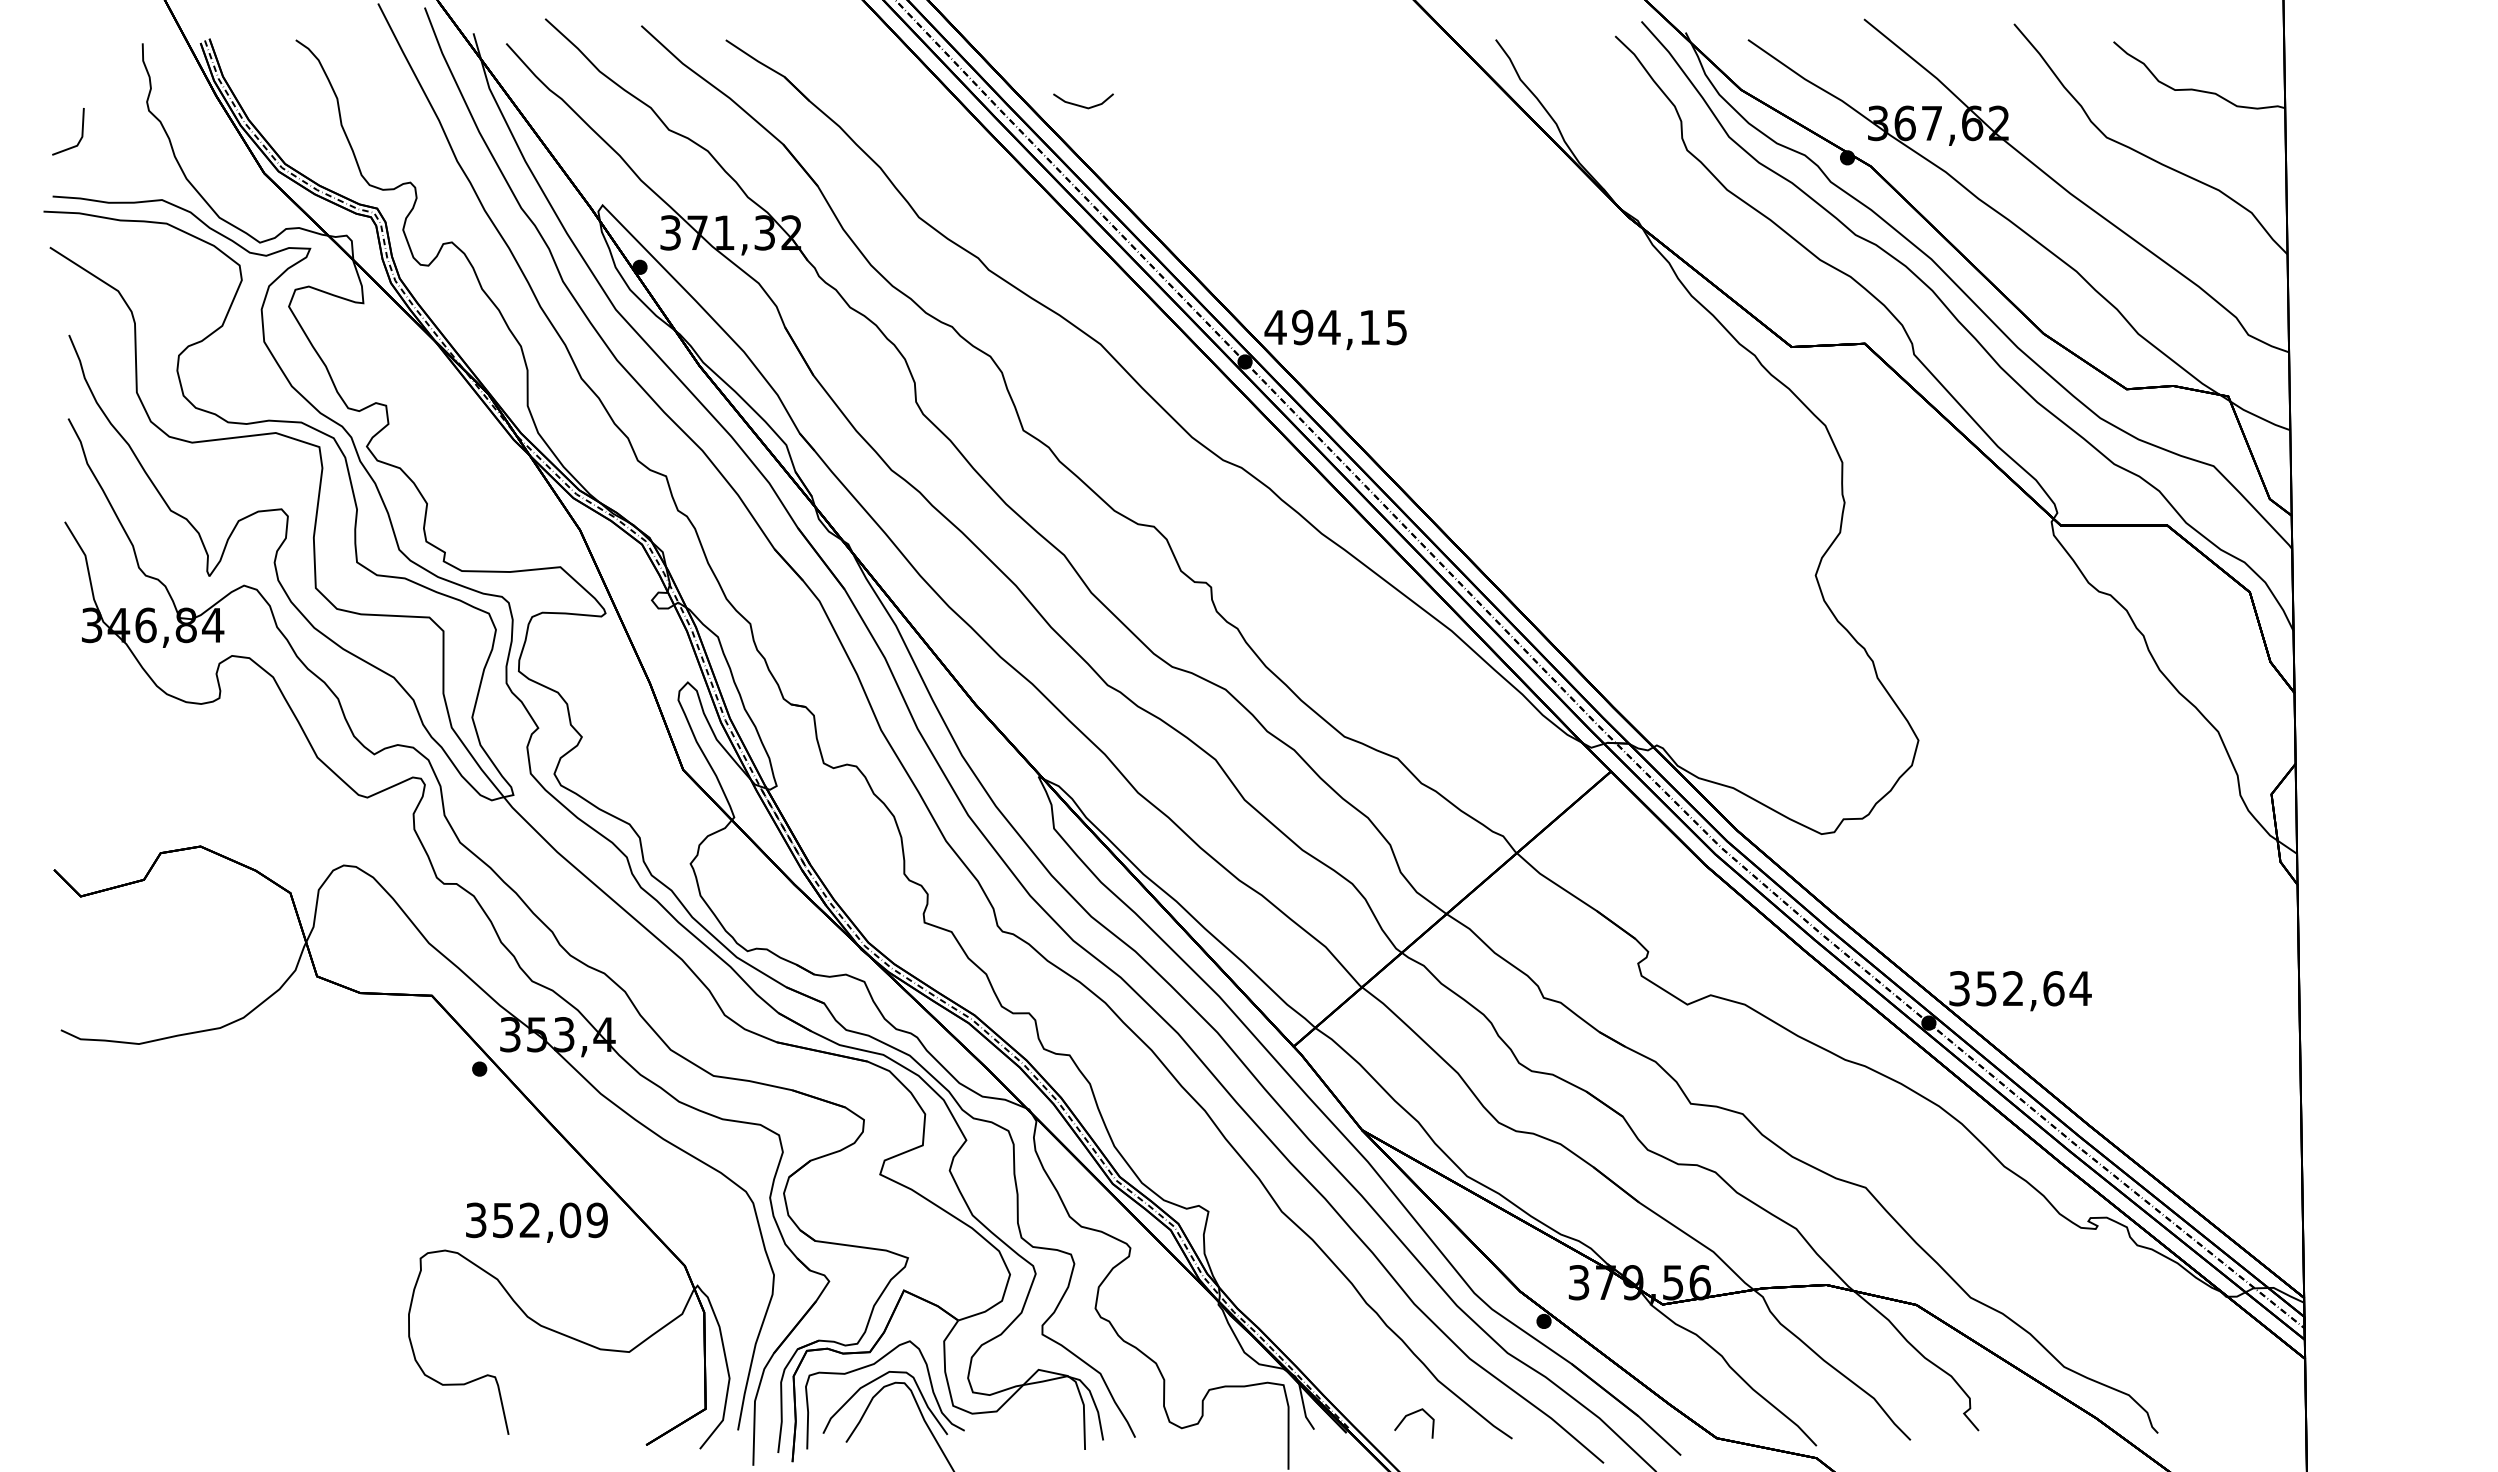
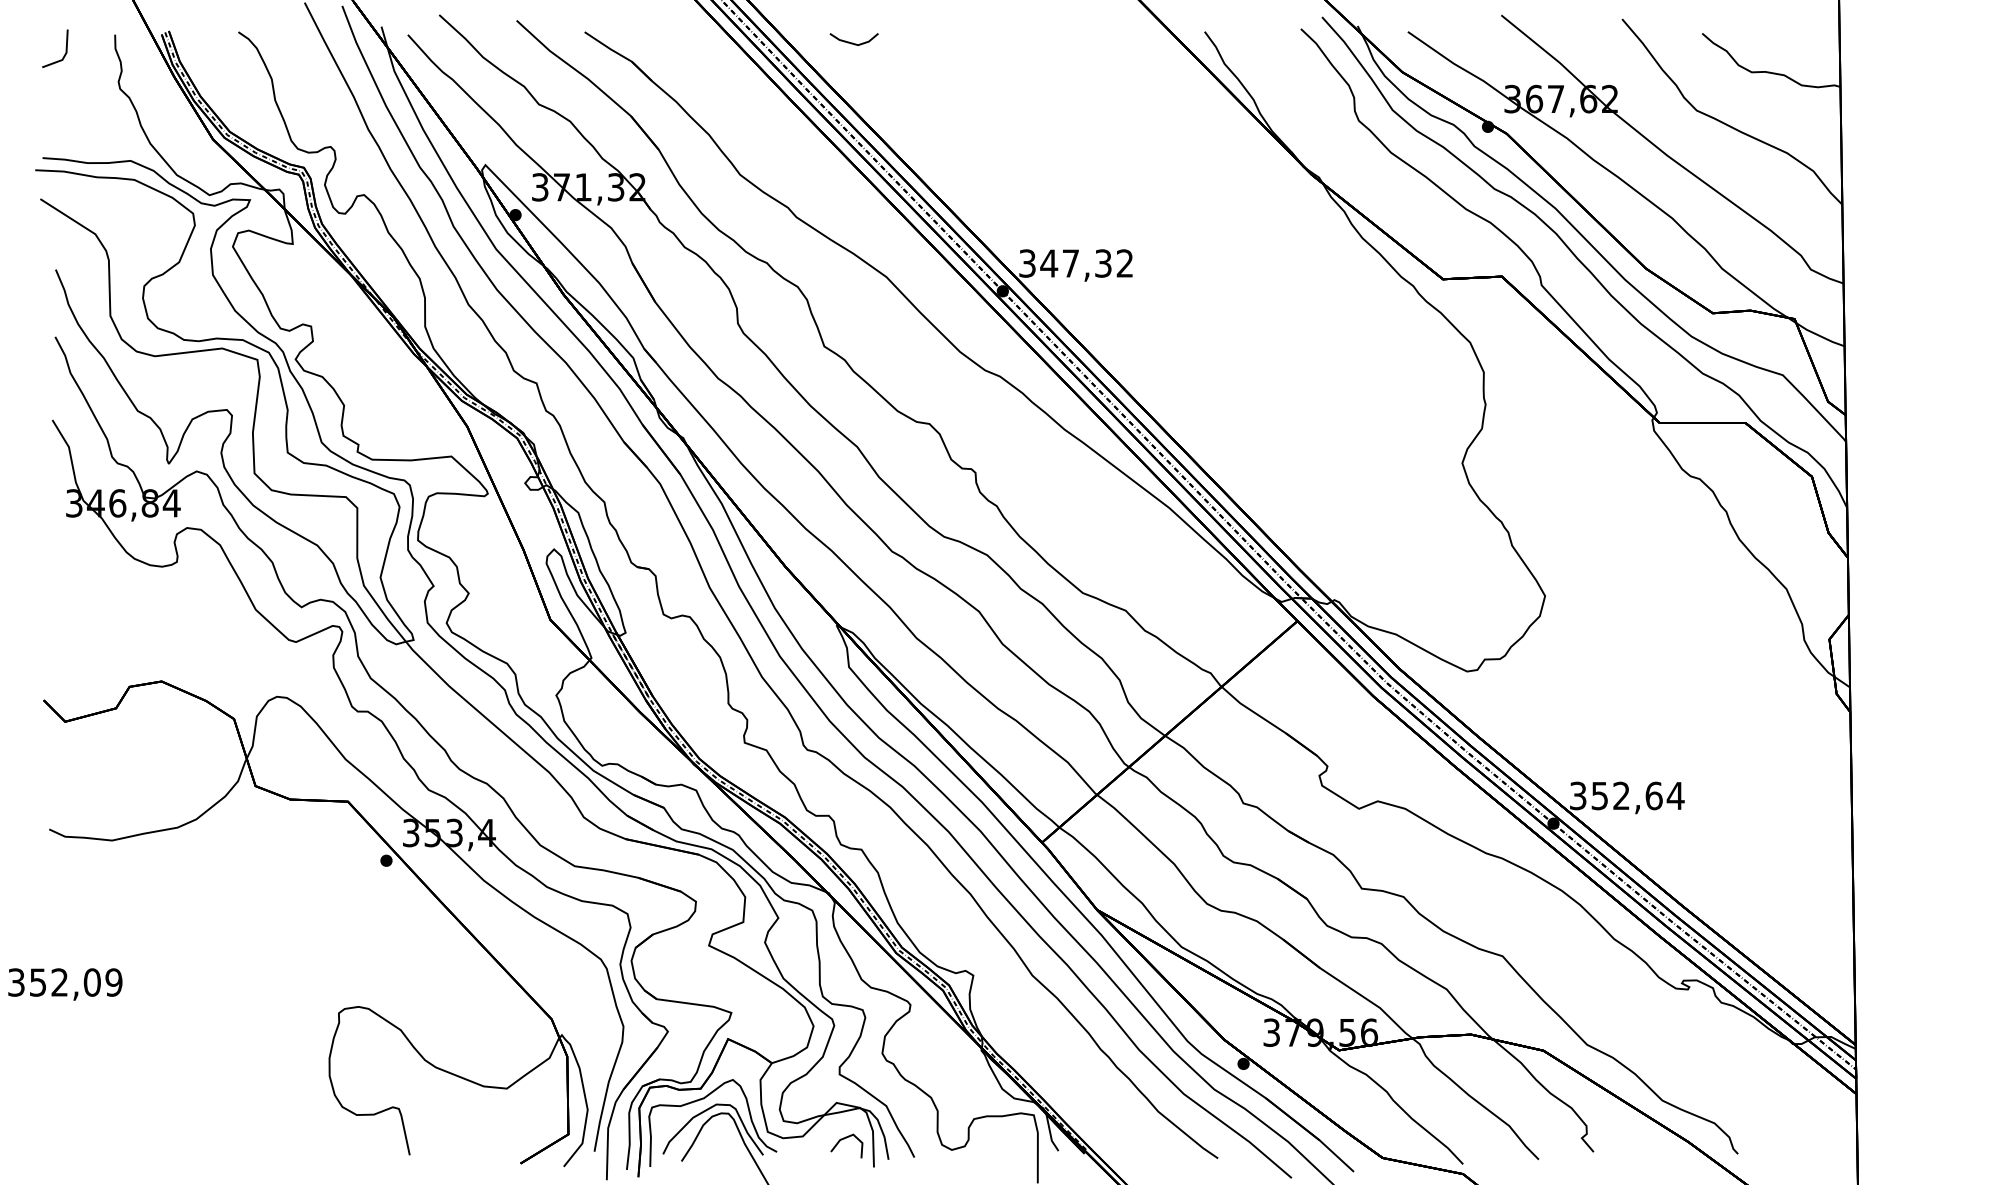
line: (1082, 105) -> (853, 42), moved
line: (81, 131) -> (65, 48), moved
text: (1335, 327) -> (1075, 263), 494,15 -> 347,32
text: (536, 1222) -> (65, 984), moved
line: (1410, 1415) -> (843, 1139), moved

